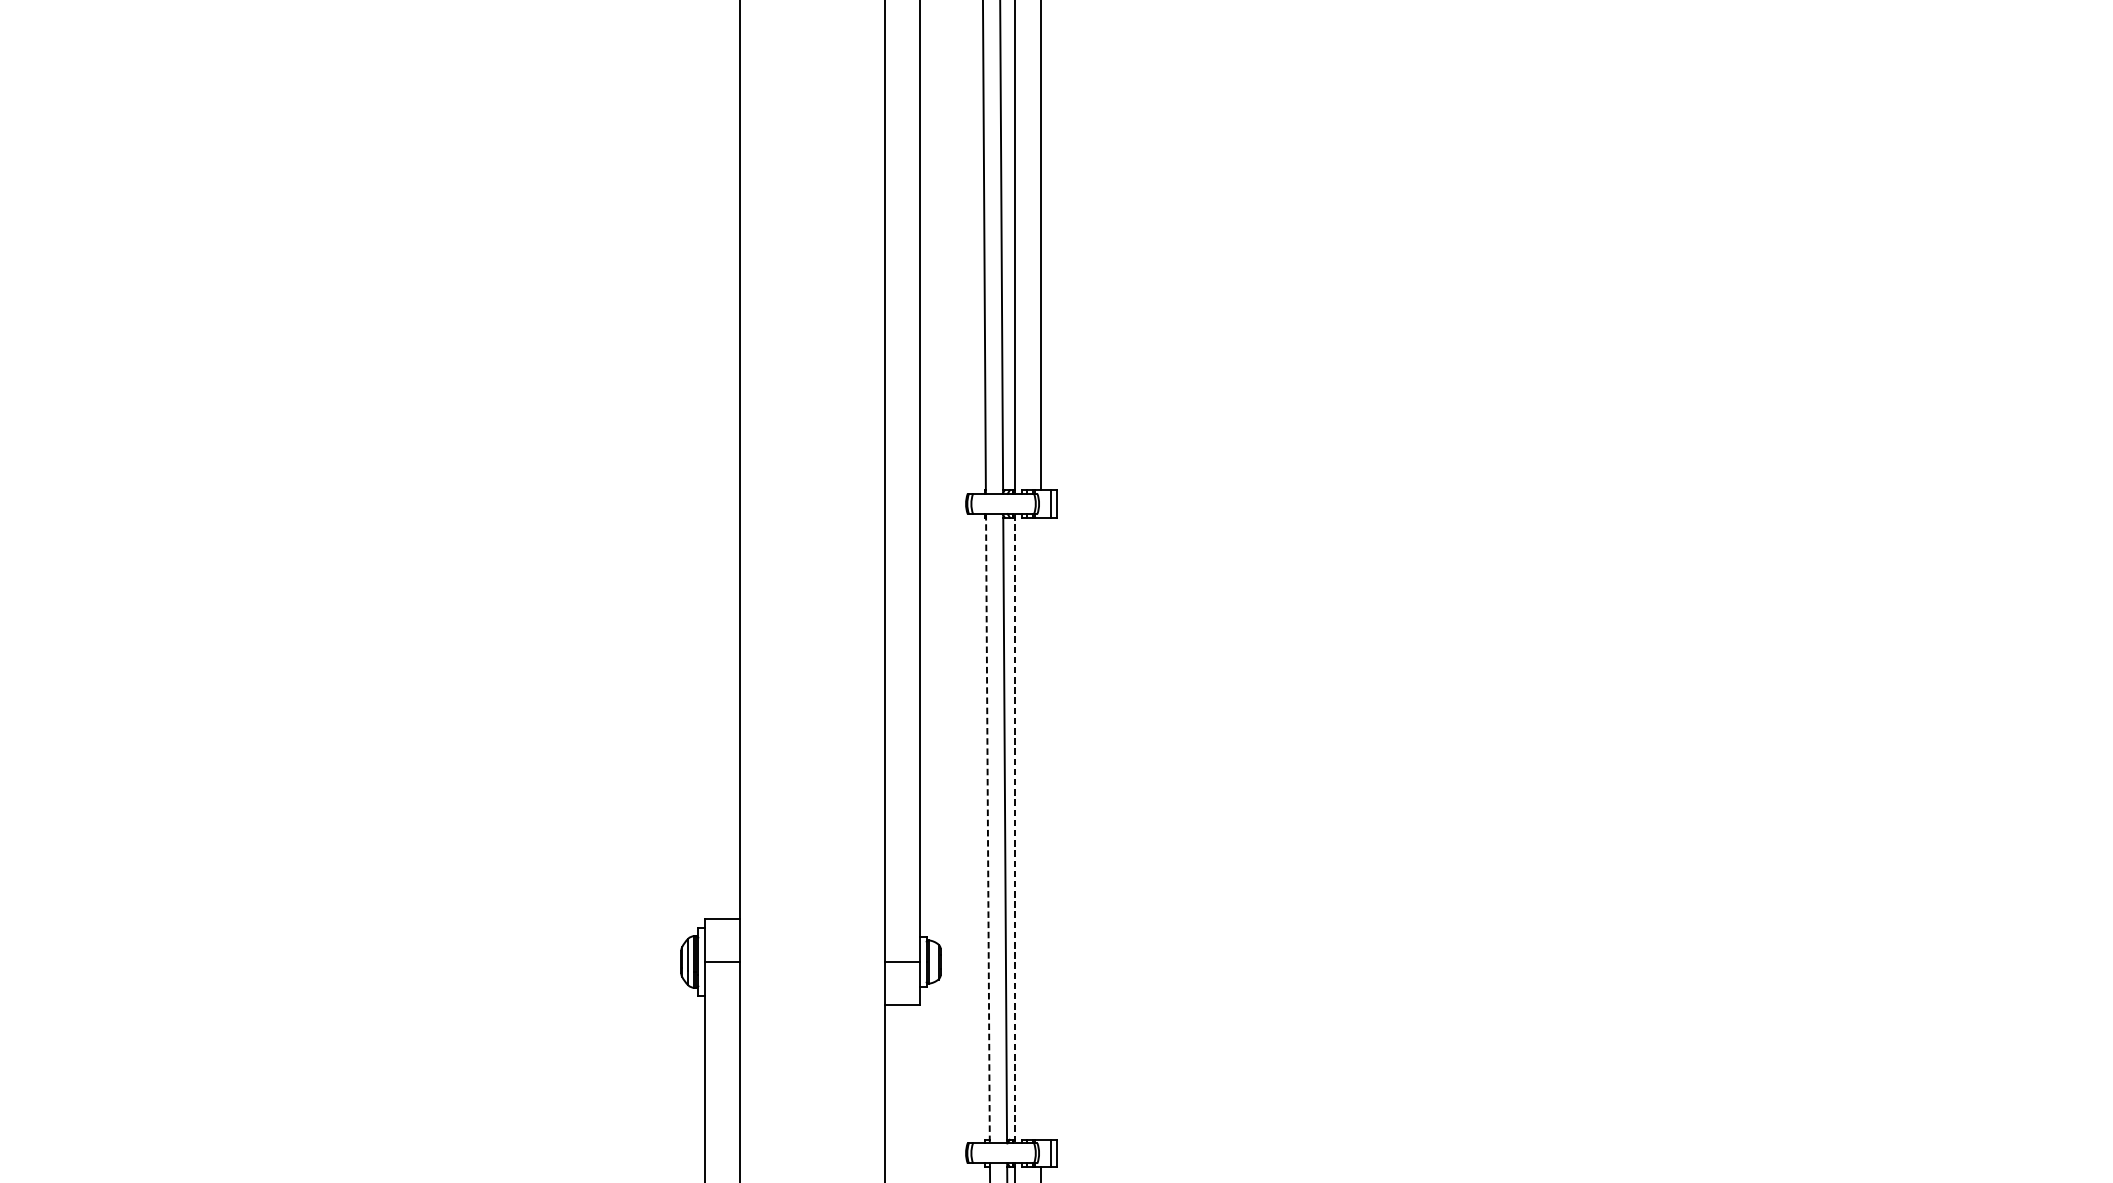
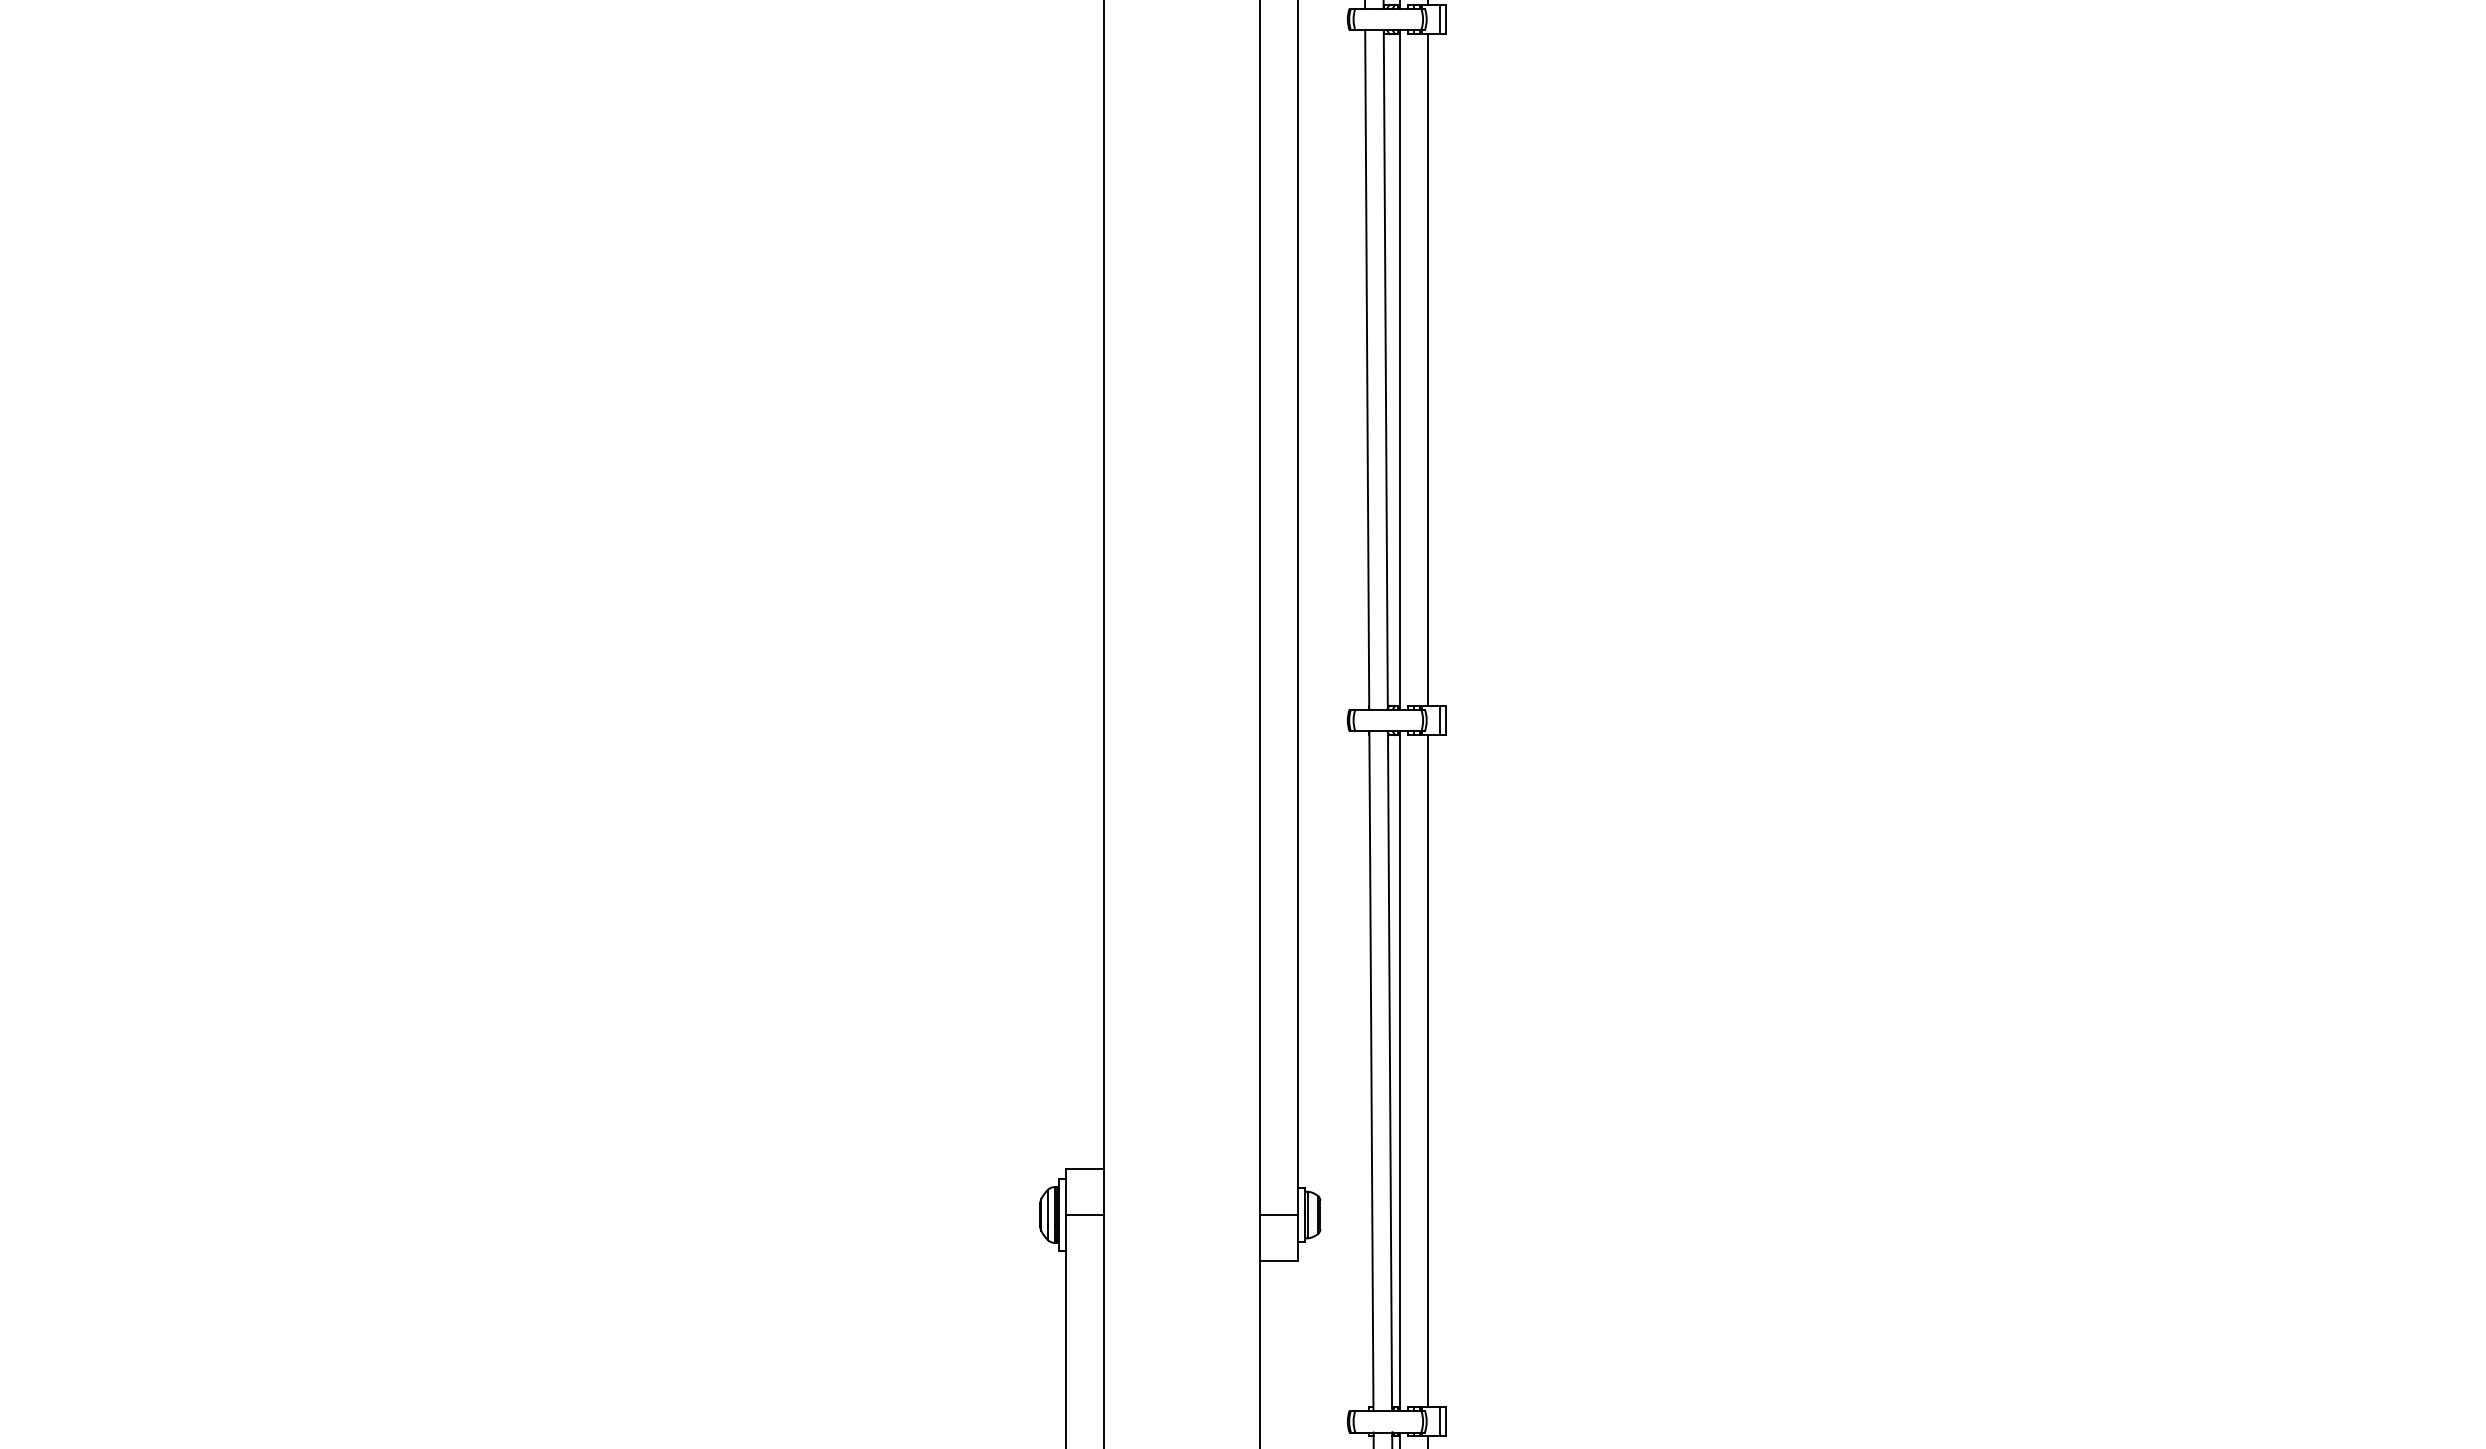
line: (1040, 828) -> (1428, 1070), added
line: (987, 829) -> (1371, 1071), dashed -> solid
line: (1014, 829) -> (1400, 1071), dashed -> solid

